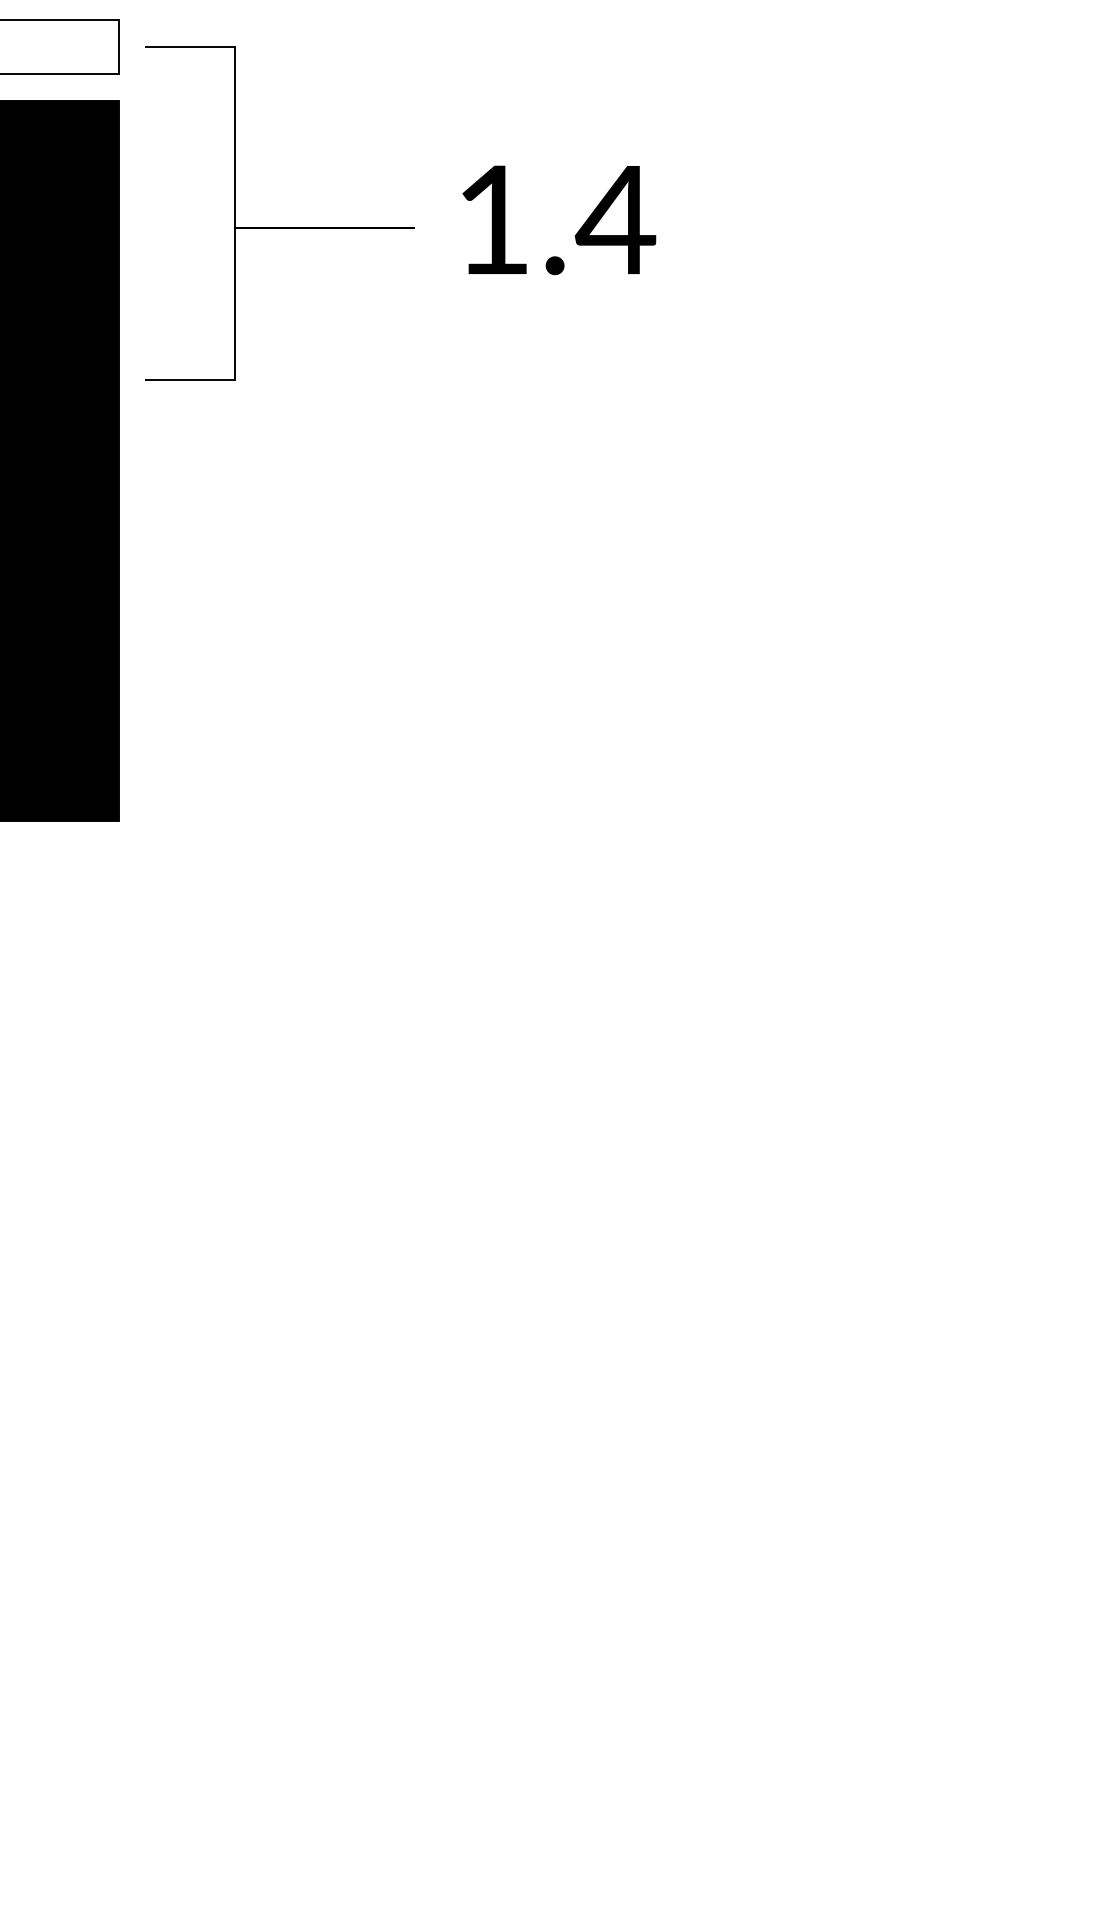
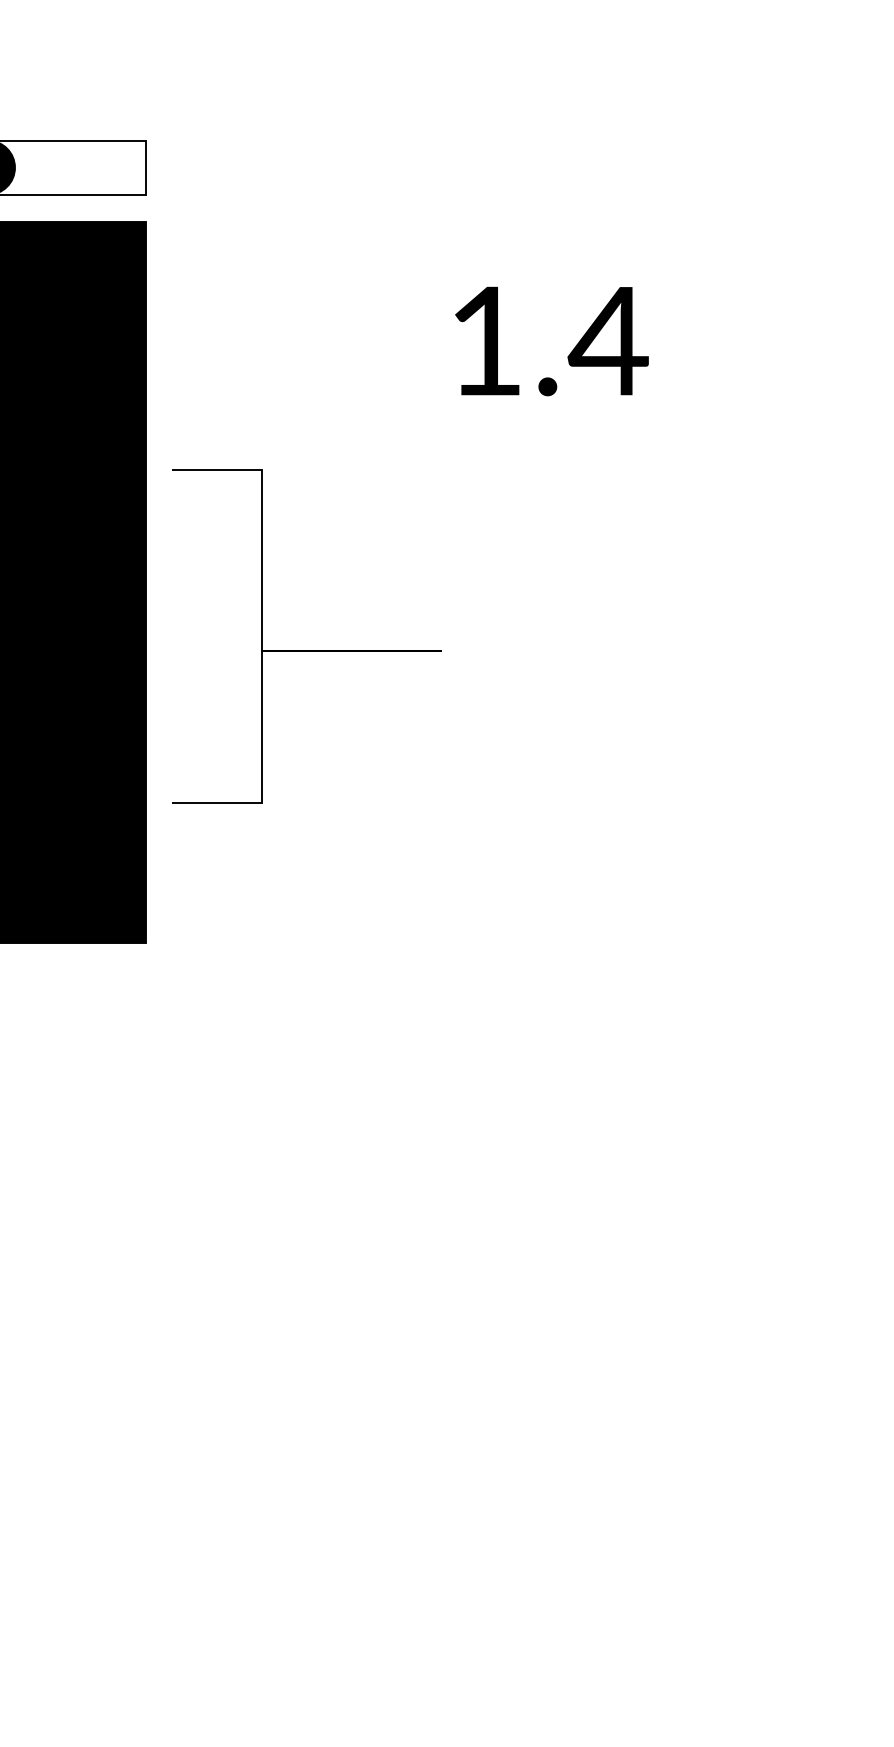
text: (559, 220) -> (552, 341), moved
part: (279, 227) -> (306, 650), moved

